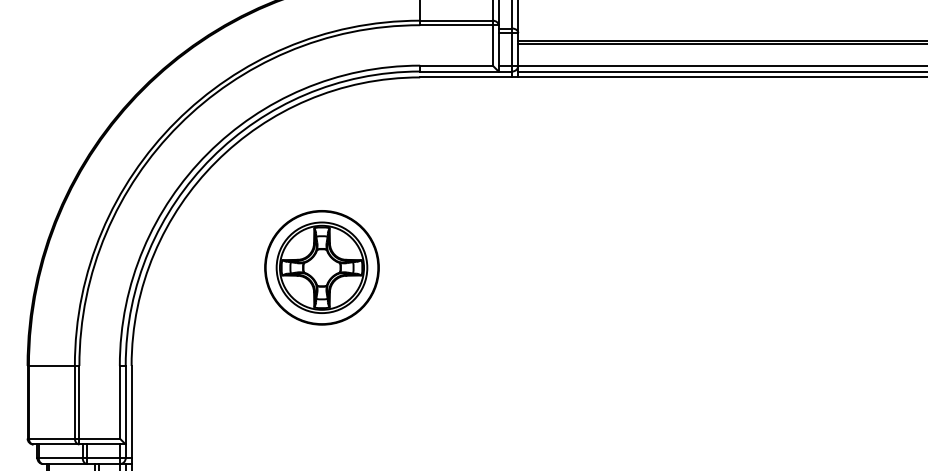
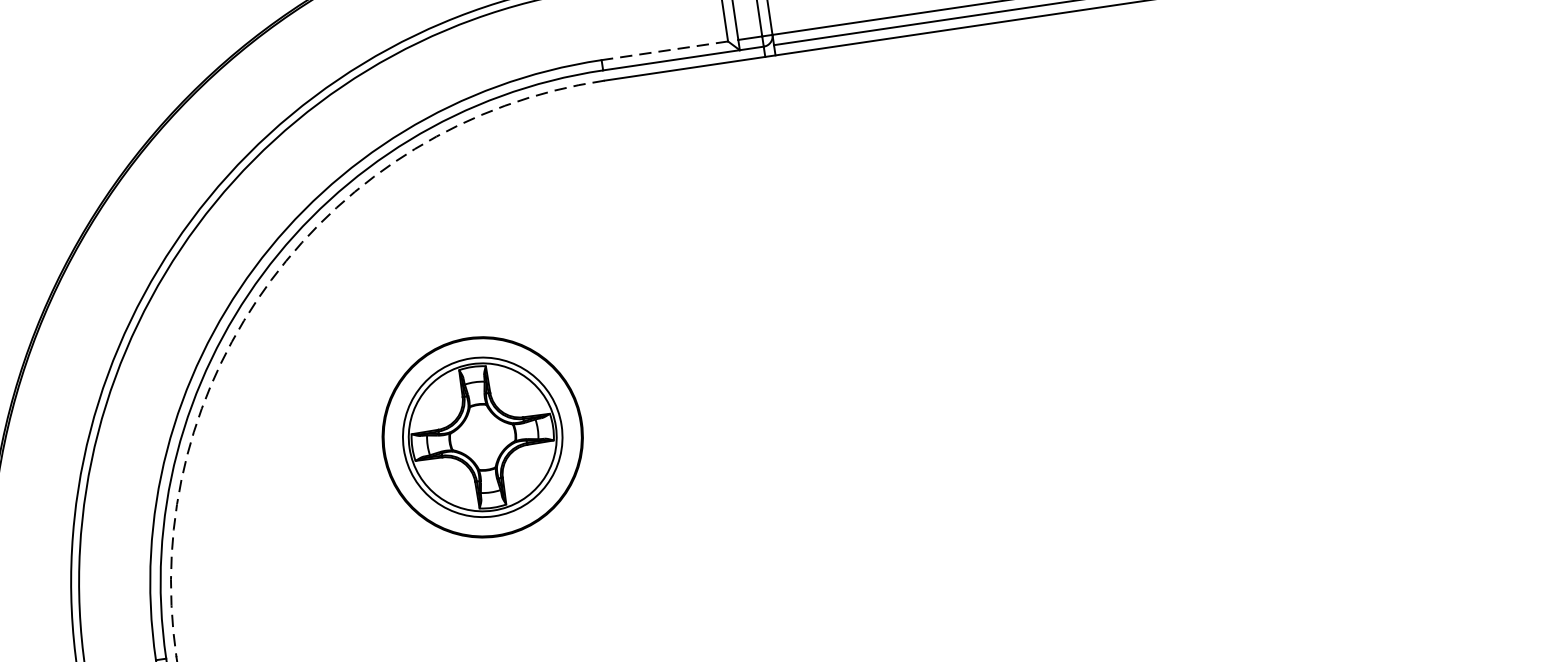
line: (455, 65) -> (663, 50), solid -> dashed
arc: (216, 161) -> (271, 279), solid -> dashed

